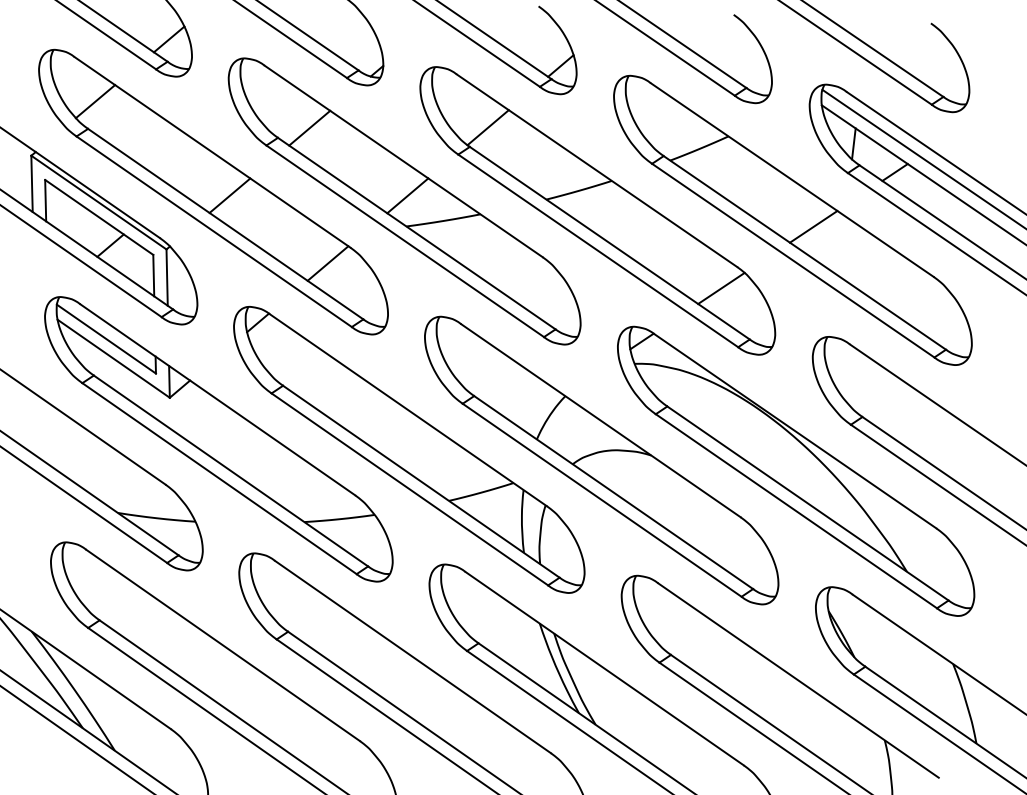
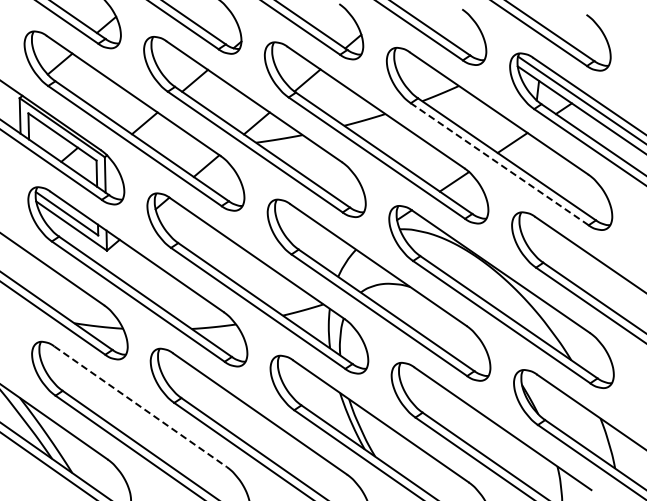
line: (792, 261) -> (499, 164), solid -> dashed
line: (223, 646) -> (140, 407), solid -> dashed

